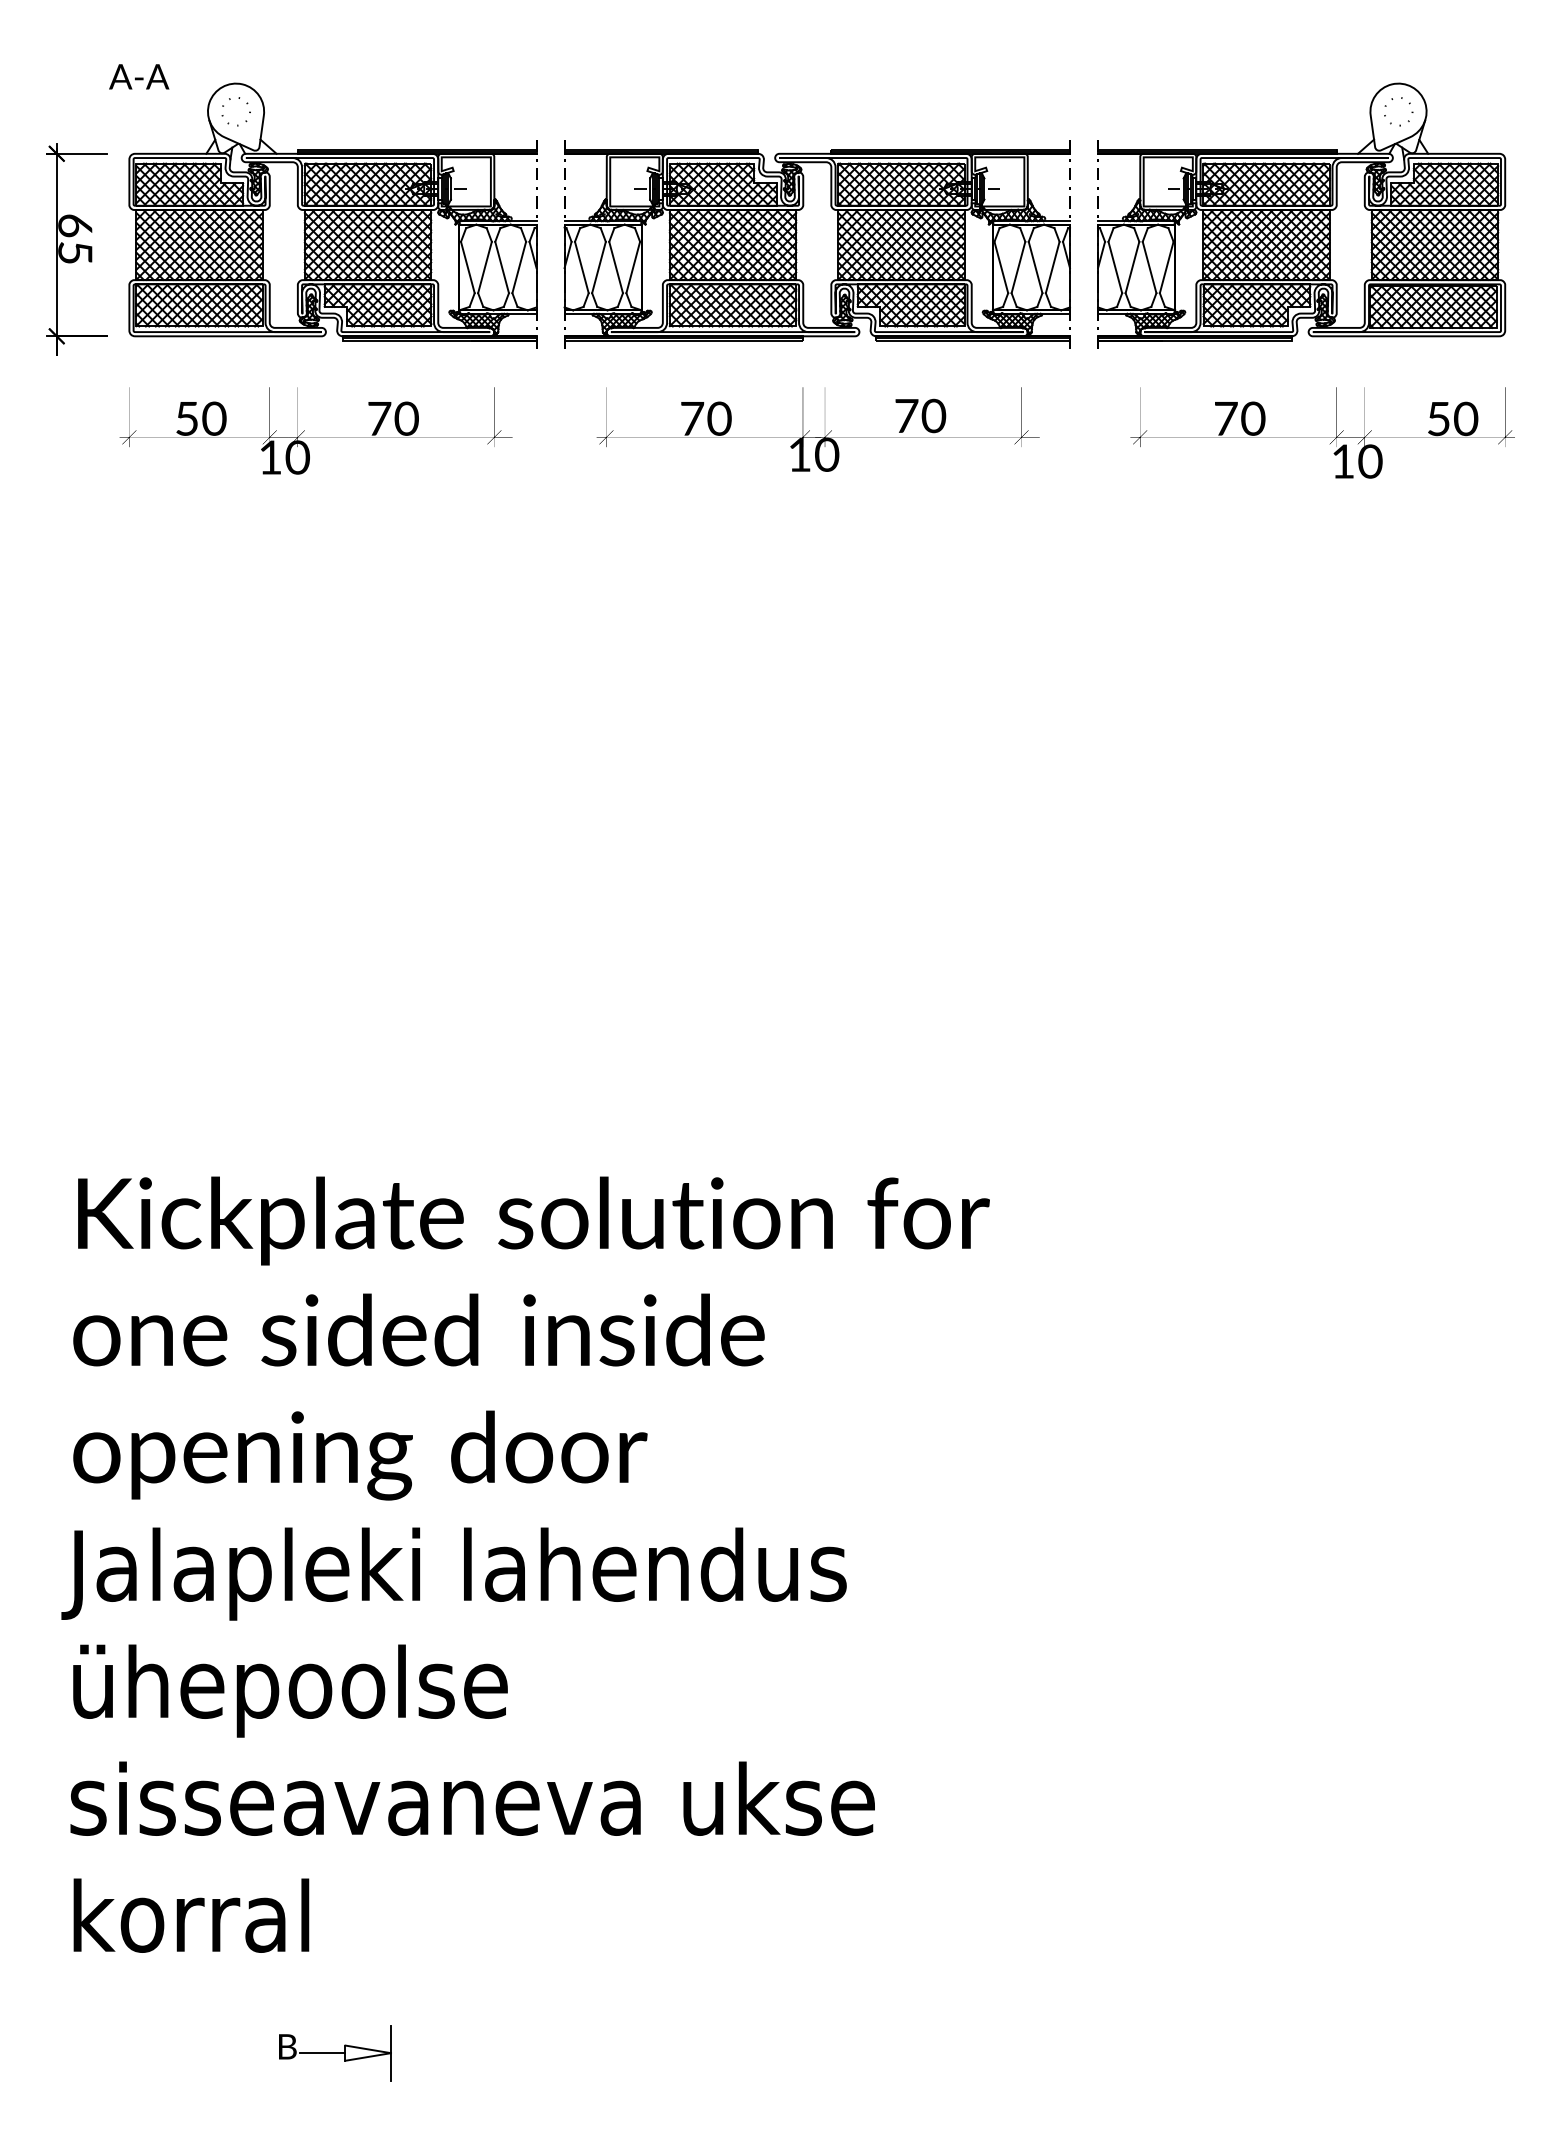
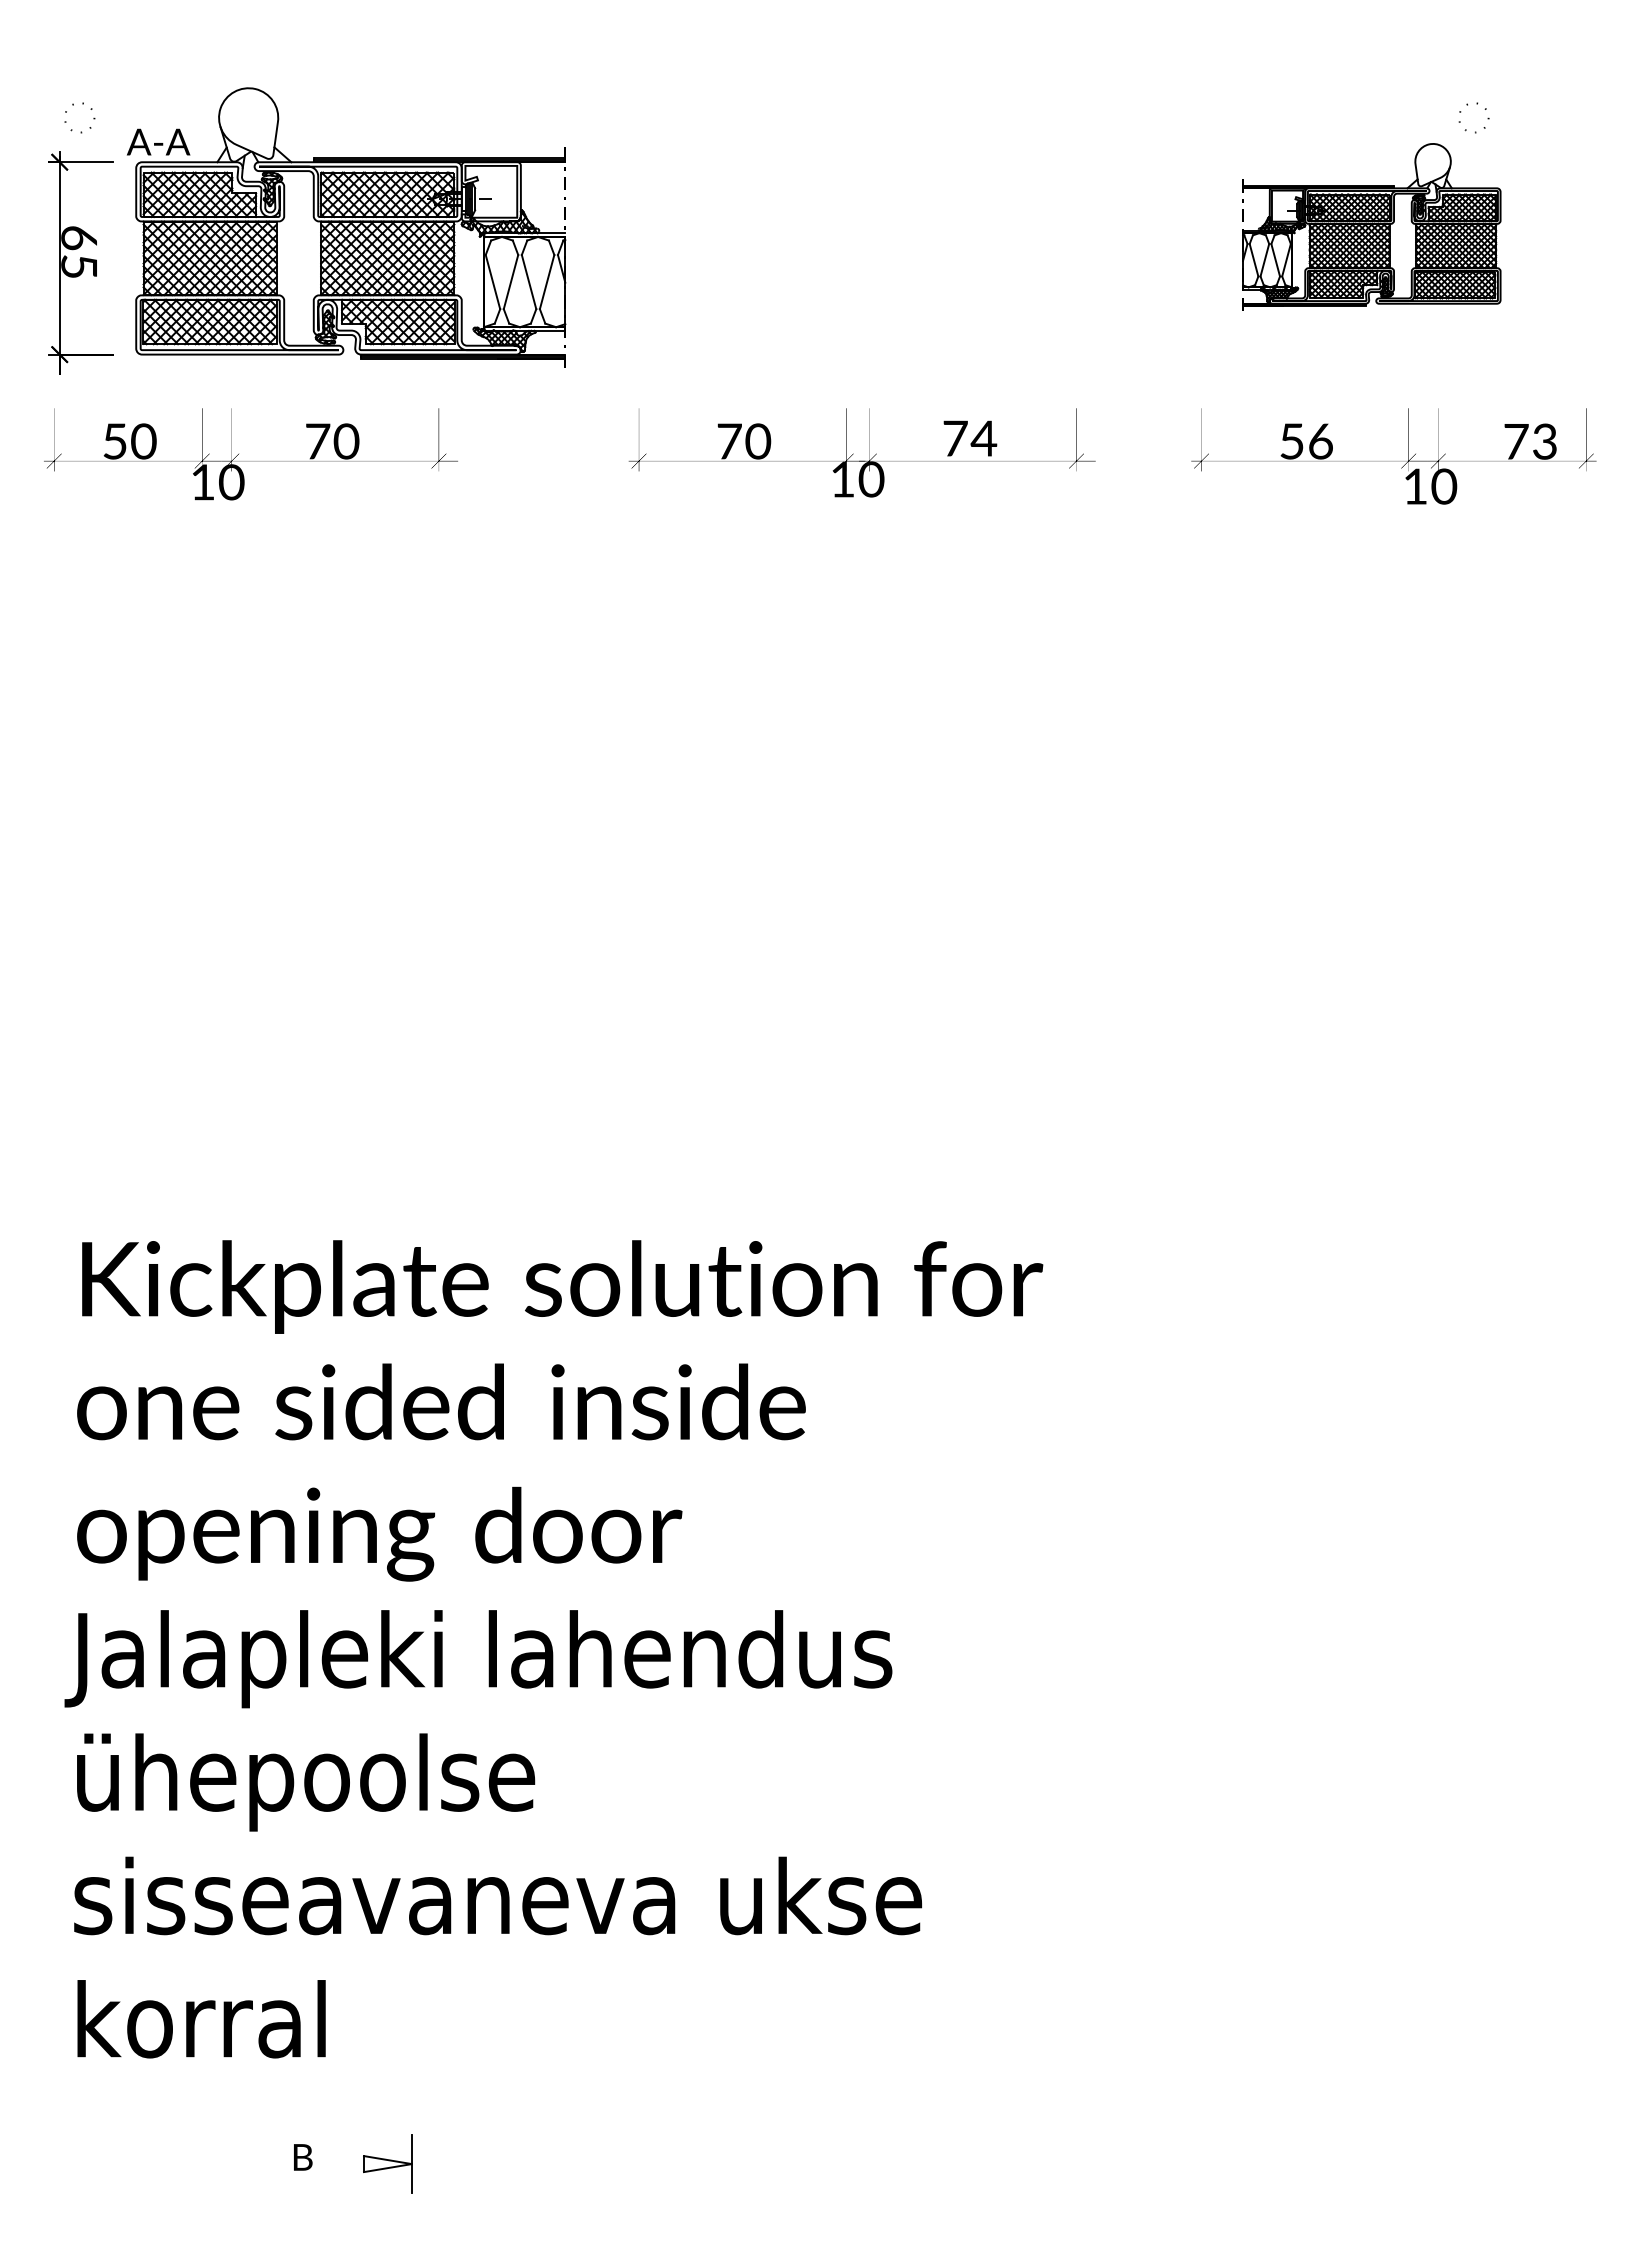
text: (139, 76) -> (158, 141), moved
circle: (235, 111) -> (79, 117), moved
part: (1301, 215) -> (1371, 227), size x0.6
part: (816, 244) -> (860, 257), removed
text: (933, 415) -> (983, 438), 70 -> 74
text: (1239, 418) -> (1306, 441), 70 -> 56
text: (1452, 418) -> (1530, 441), 50 -> 73
text: (315, 431) -> (250, 454), moved
line: (322, 2053) -> (339, 2164), removed

